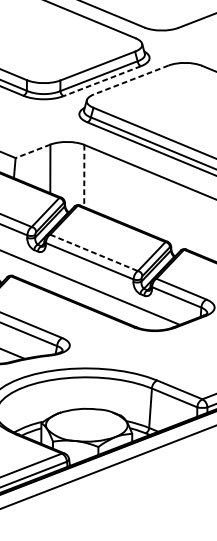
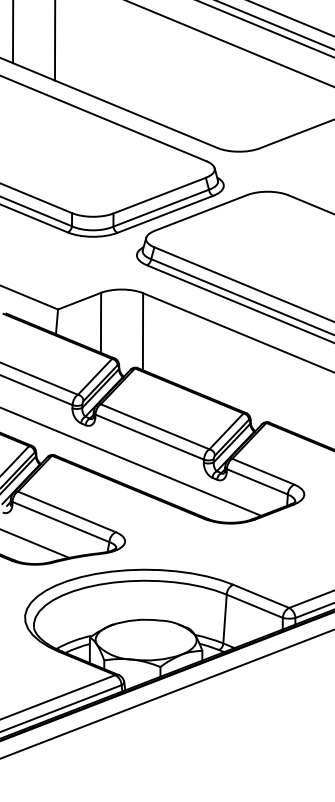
line: (131, 79) -> (201, 212), dashed -> solid
line: (101, 81) -> (164, 214), dashed -> solid
line: (32, 151) -> (79, 301), dashed -> solid
line: (84, 175) -> (143, 331), dashed -> solid
line: (94, 252) -> (155, 426), dashed -> solid

